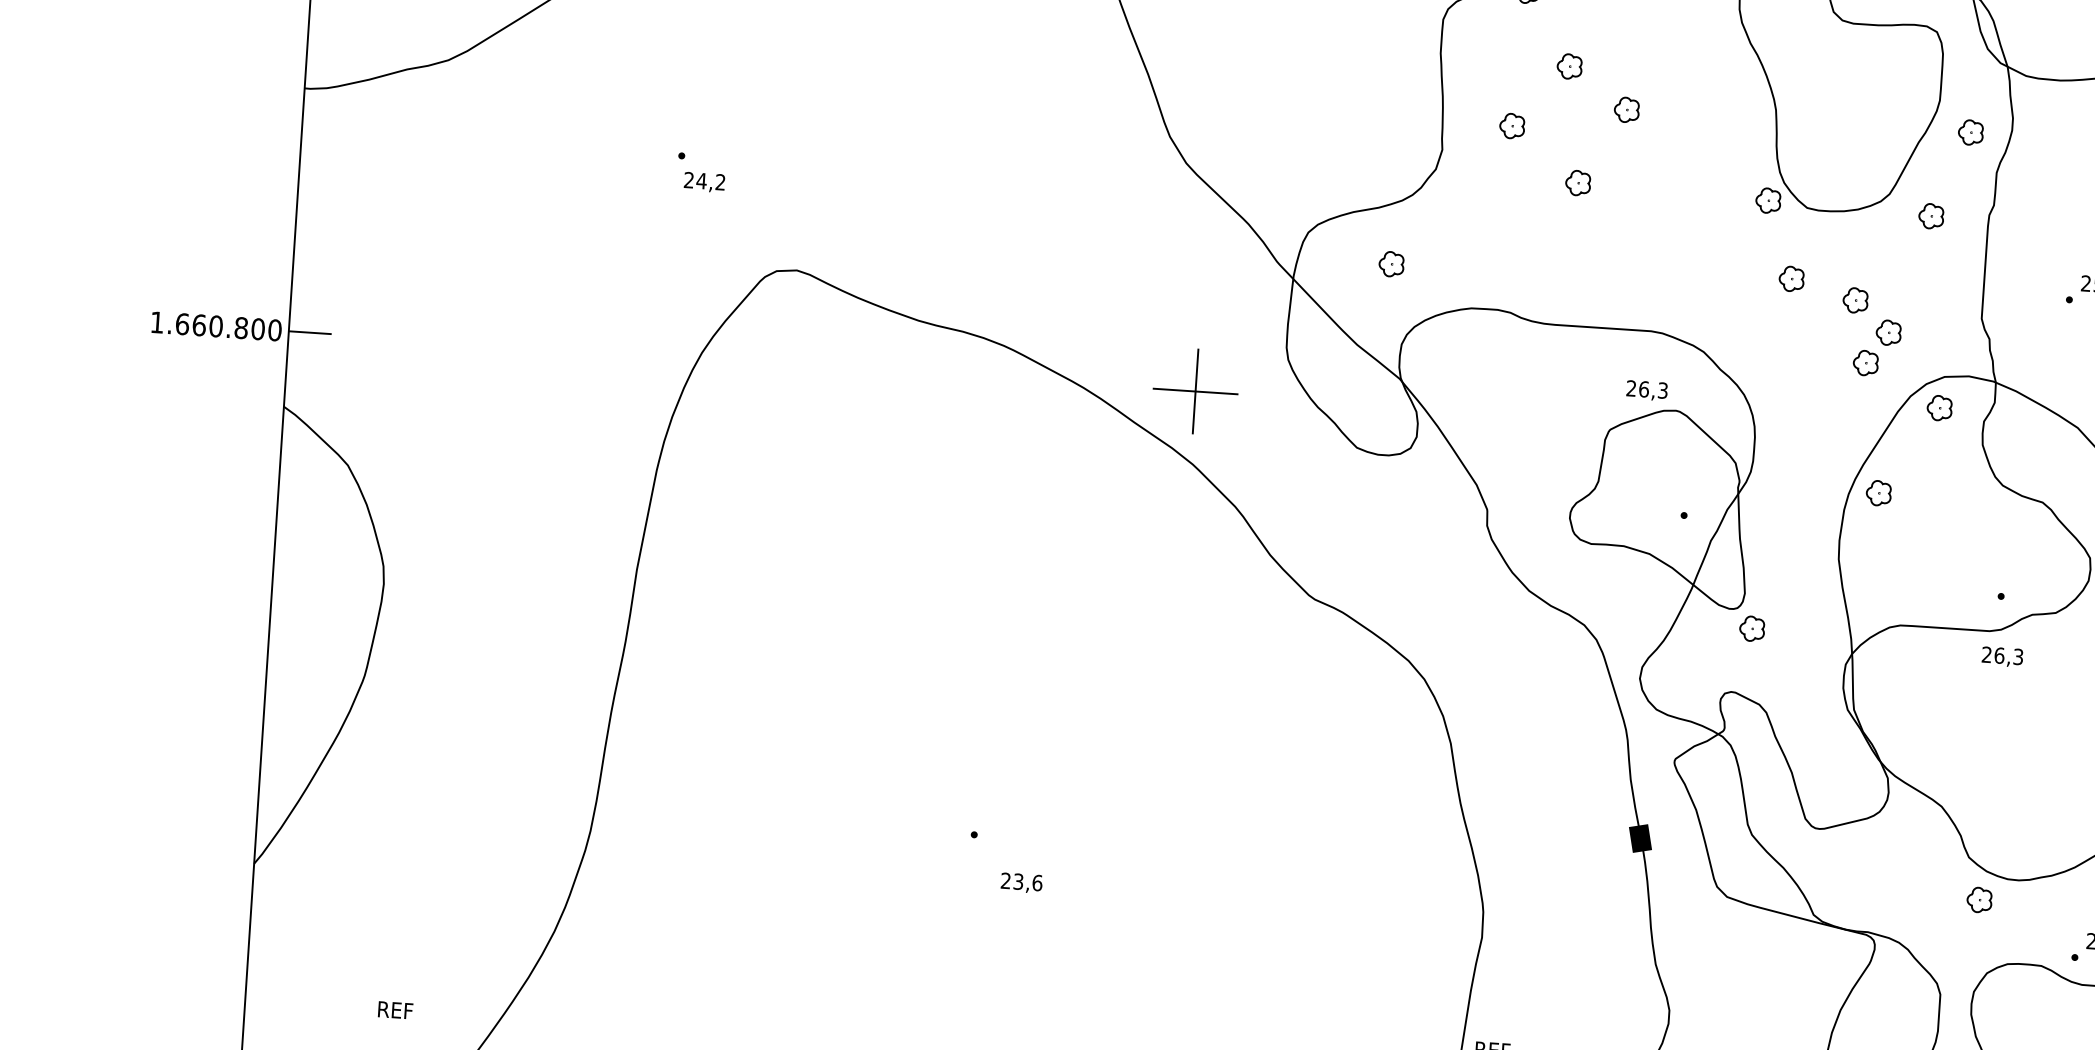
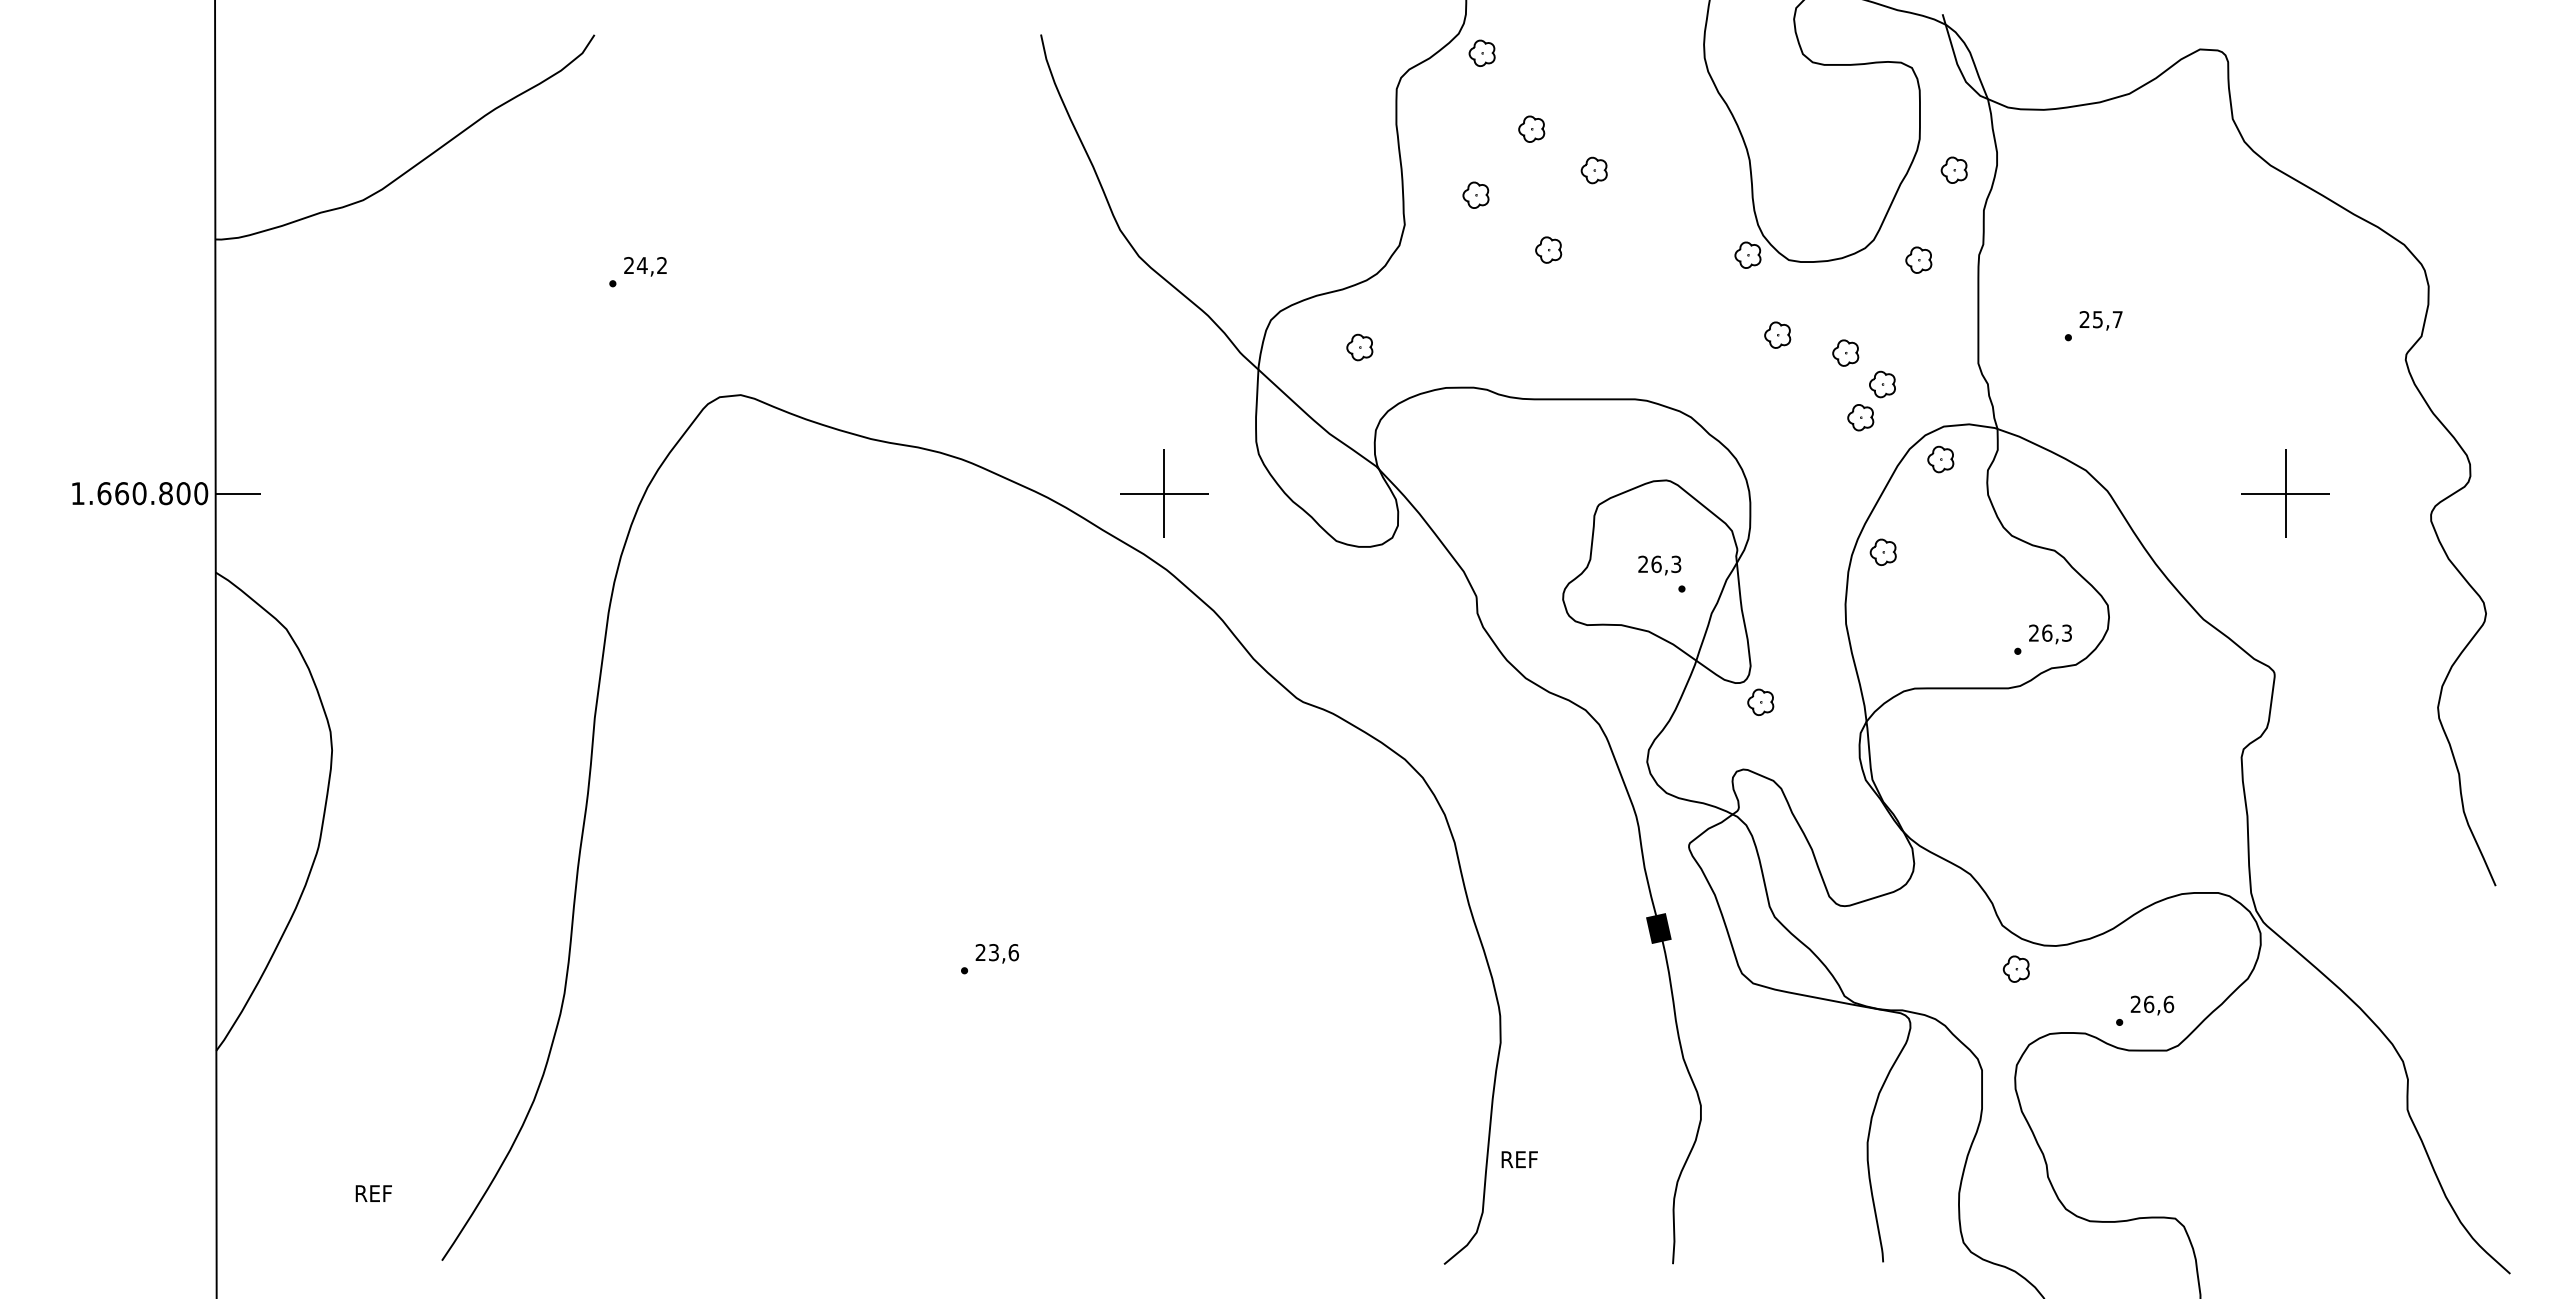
text: (704, 182) -> (645, 266), moved
text: (1646, 390) -> (1659, 565), moved
text: (2002, 657) -> (2050, 634), moved
text: (1020, 882) -> (996, 953), moved

